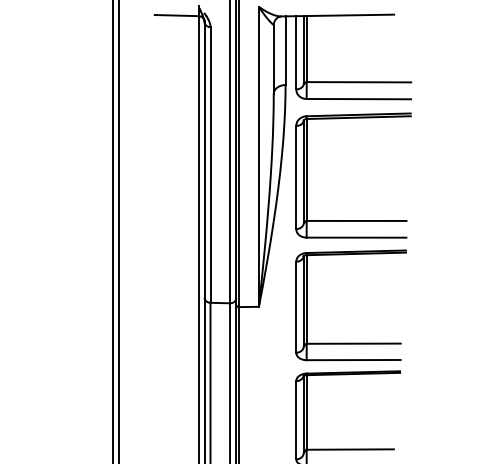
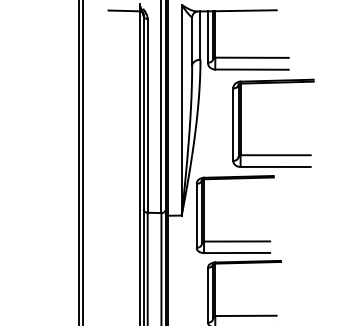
part: (353, 220) -> (273, 154), moved
part: (350, 342) -> (234, 240), moved

